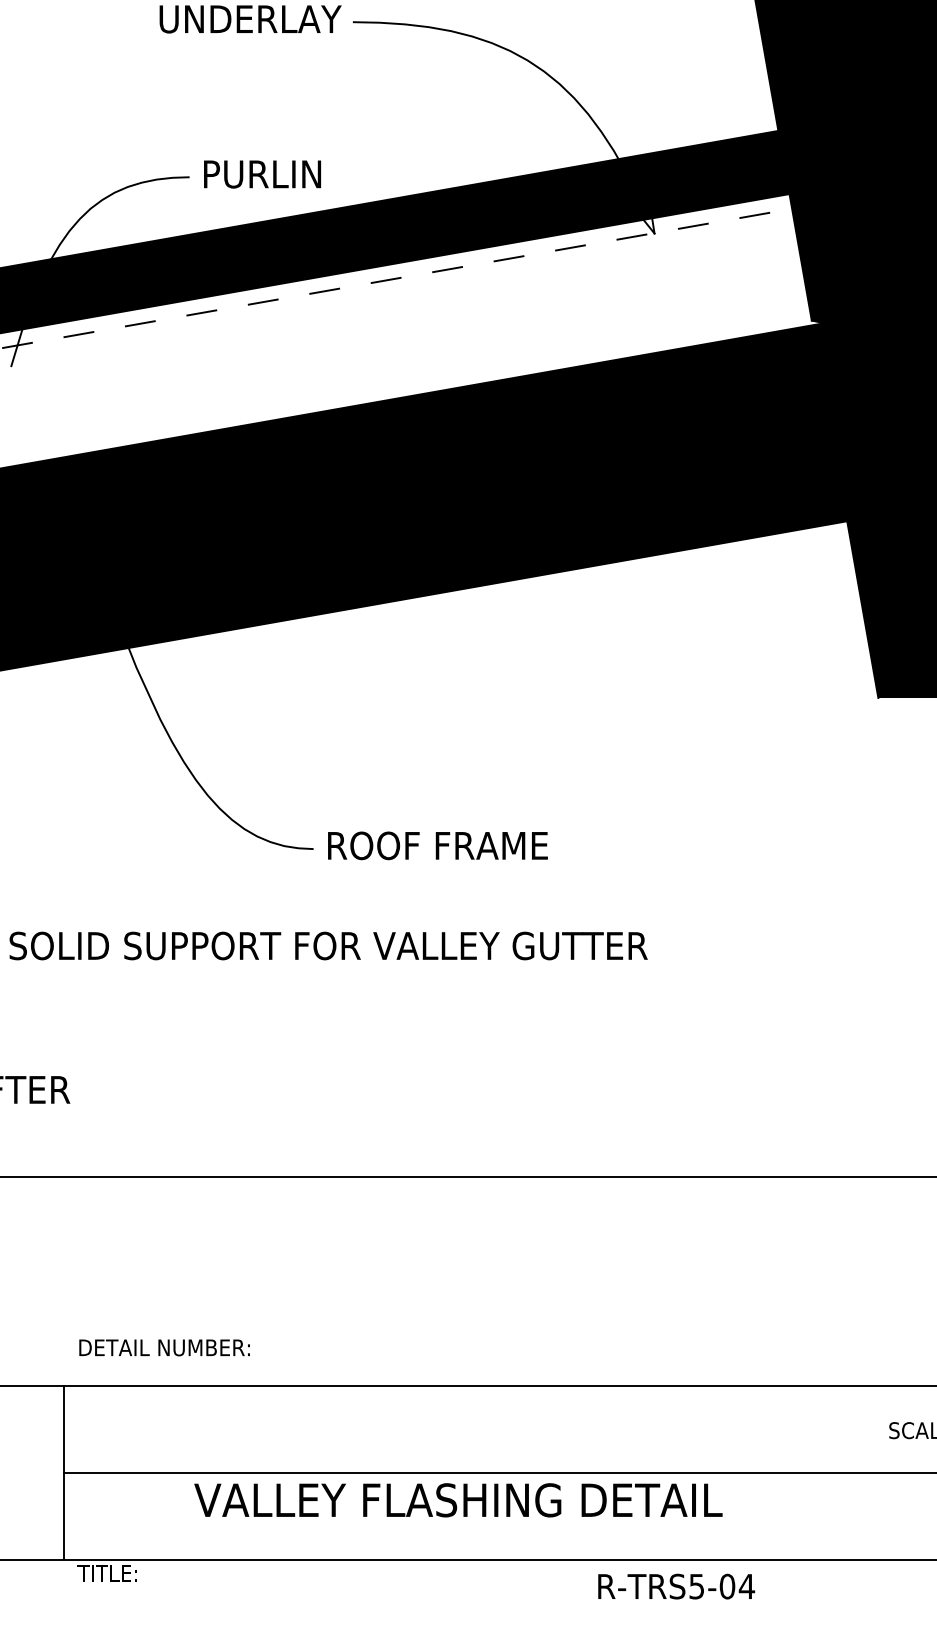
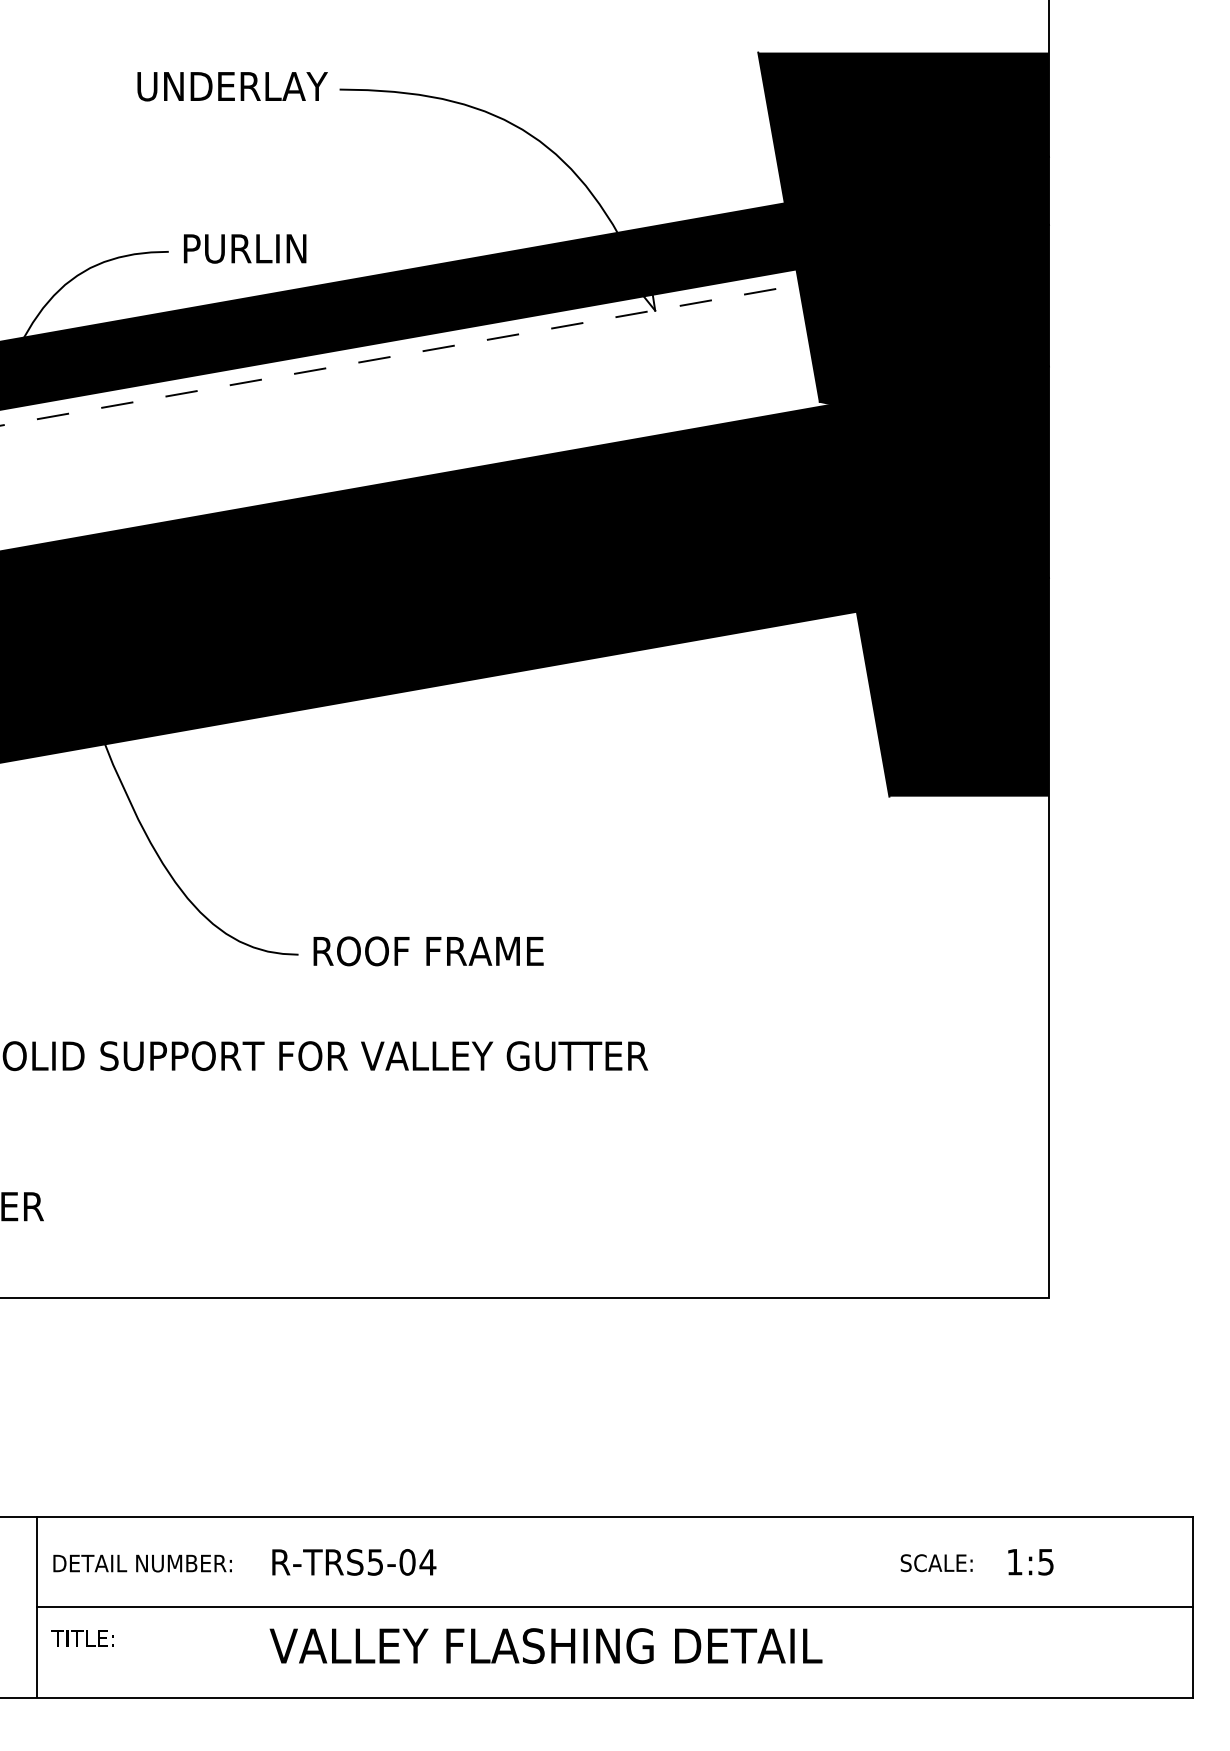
text: (164, 1347) -> (142, 1563), moved
text: (457, 1499) -> (545, 1645), moved
text: (107, 1573) -> (82, 1638), moved
text: (676, 1586) -> (354, 1562), moved

